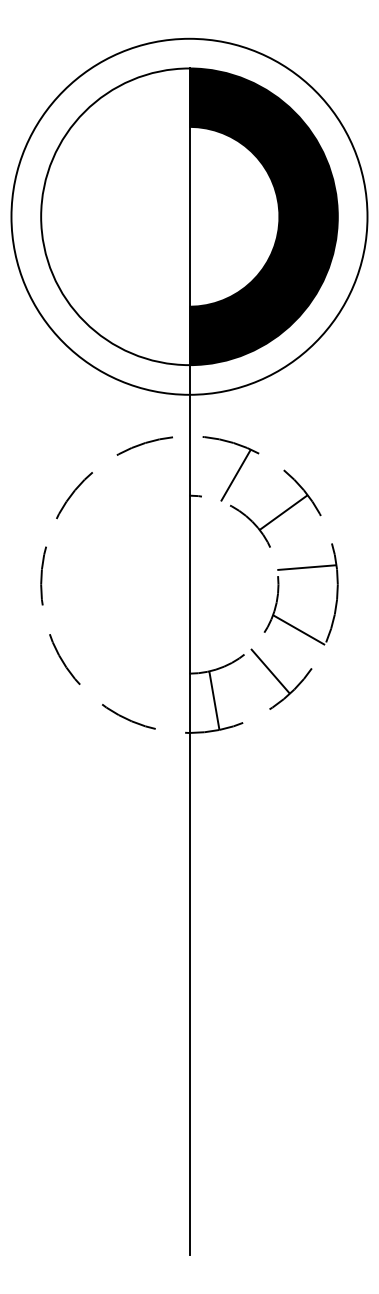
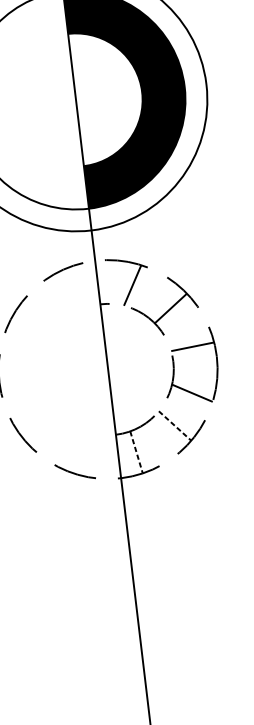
line: (270, 671) -> (175, 426), solid -> dashed
line: (214, 700) -> (136, 452), solid -> dashed

